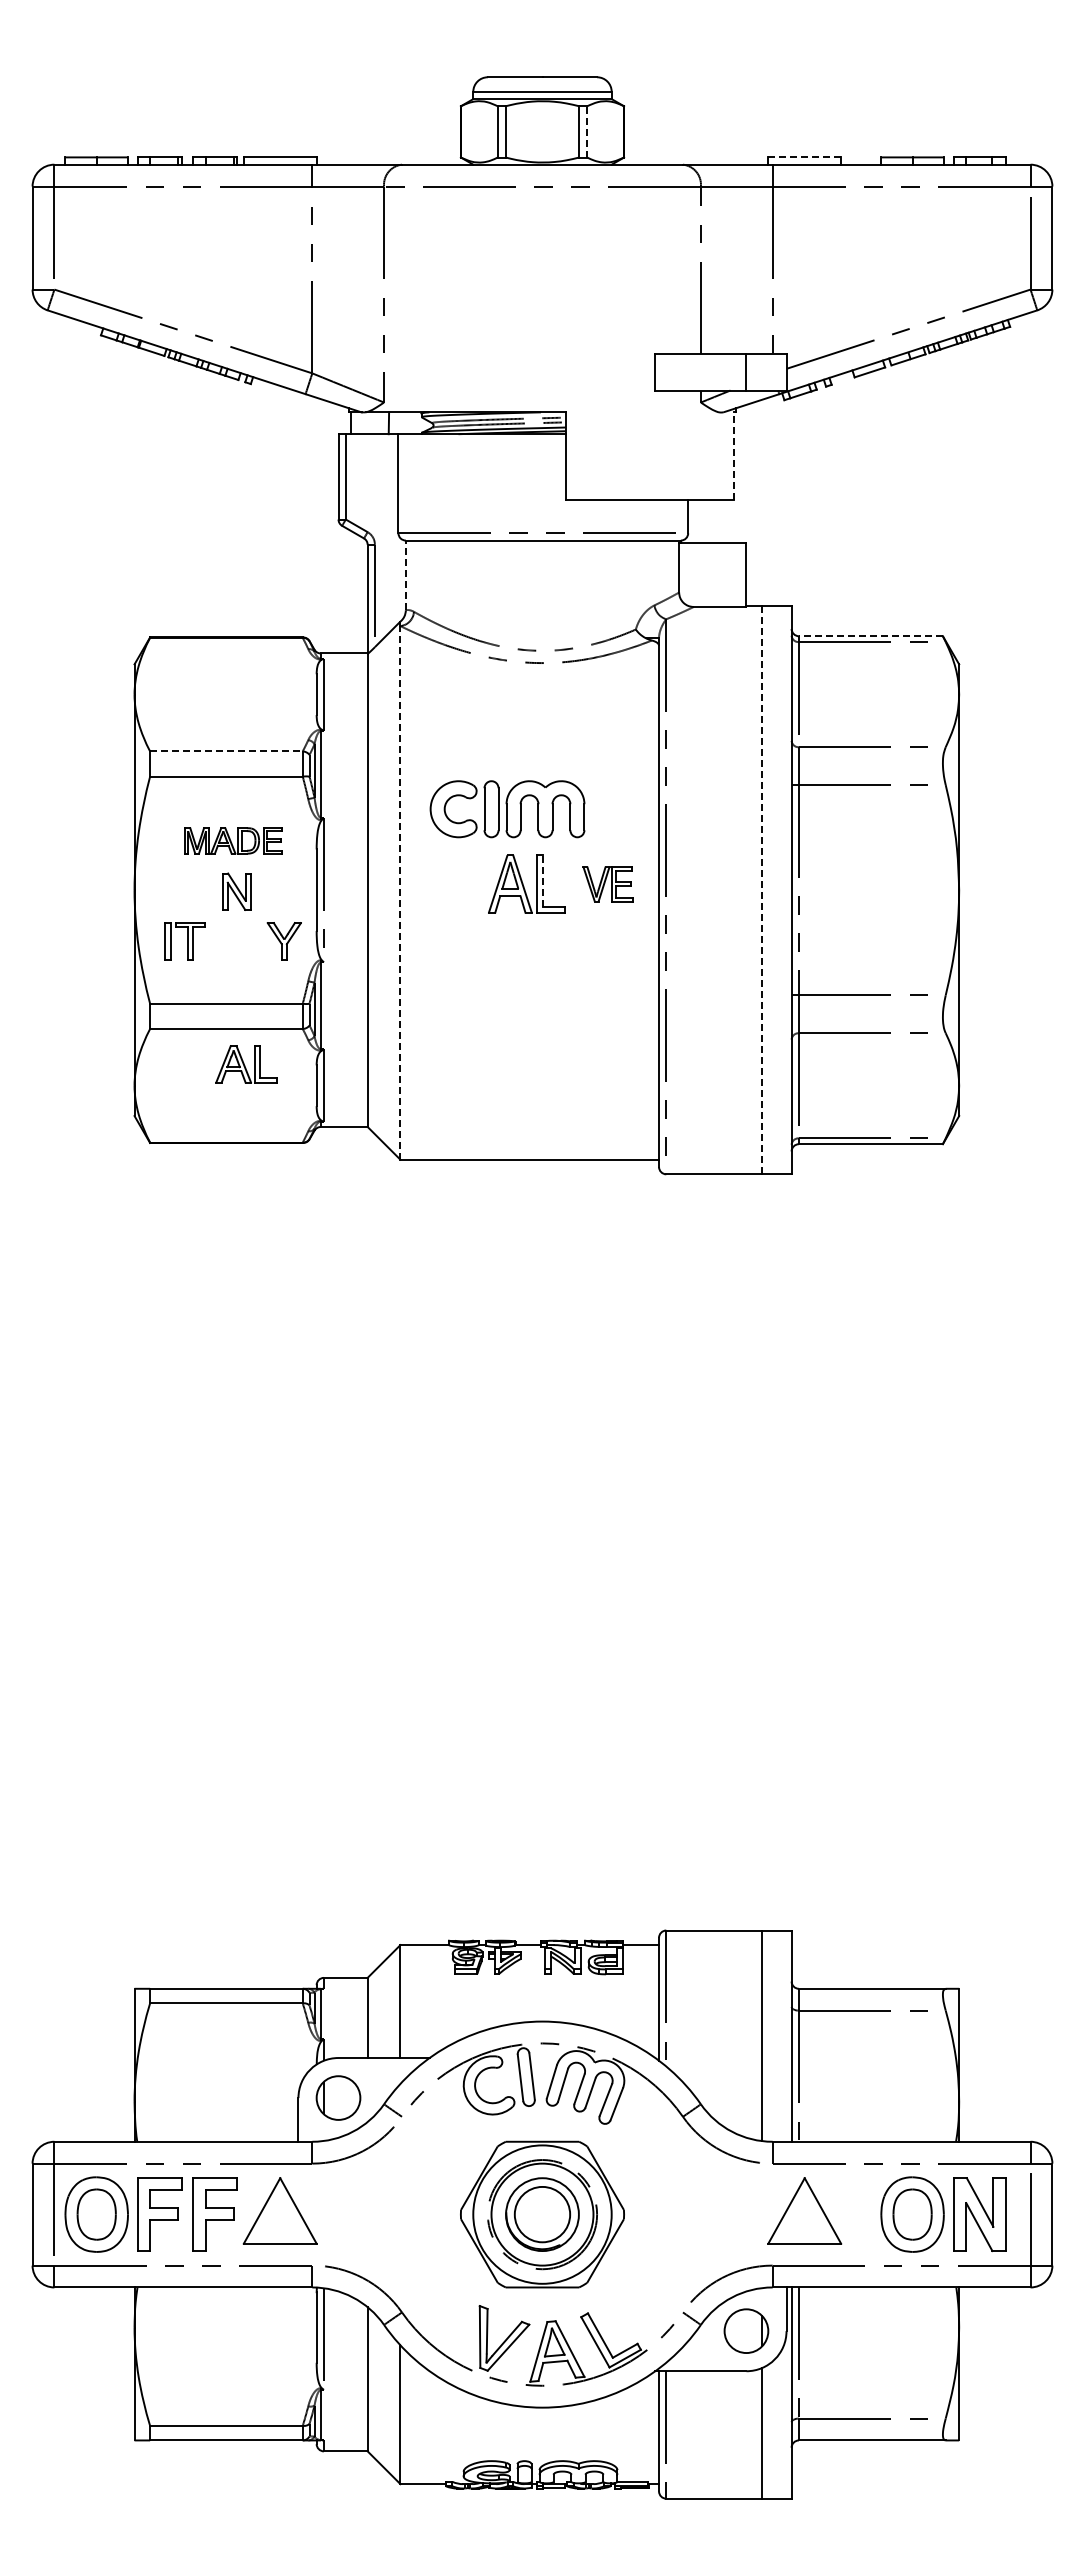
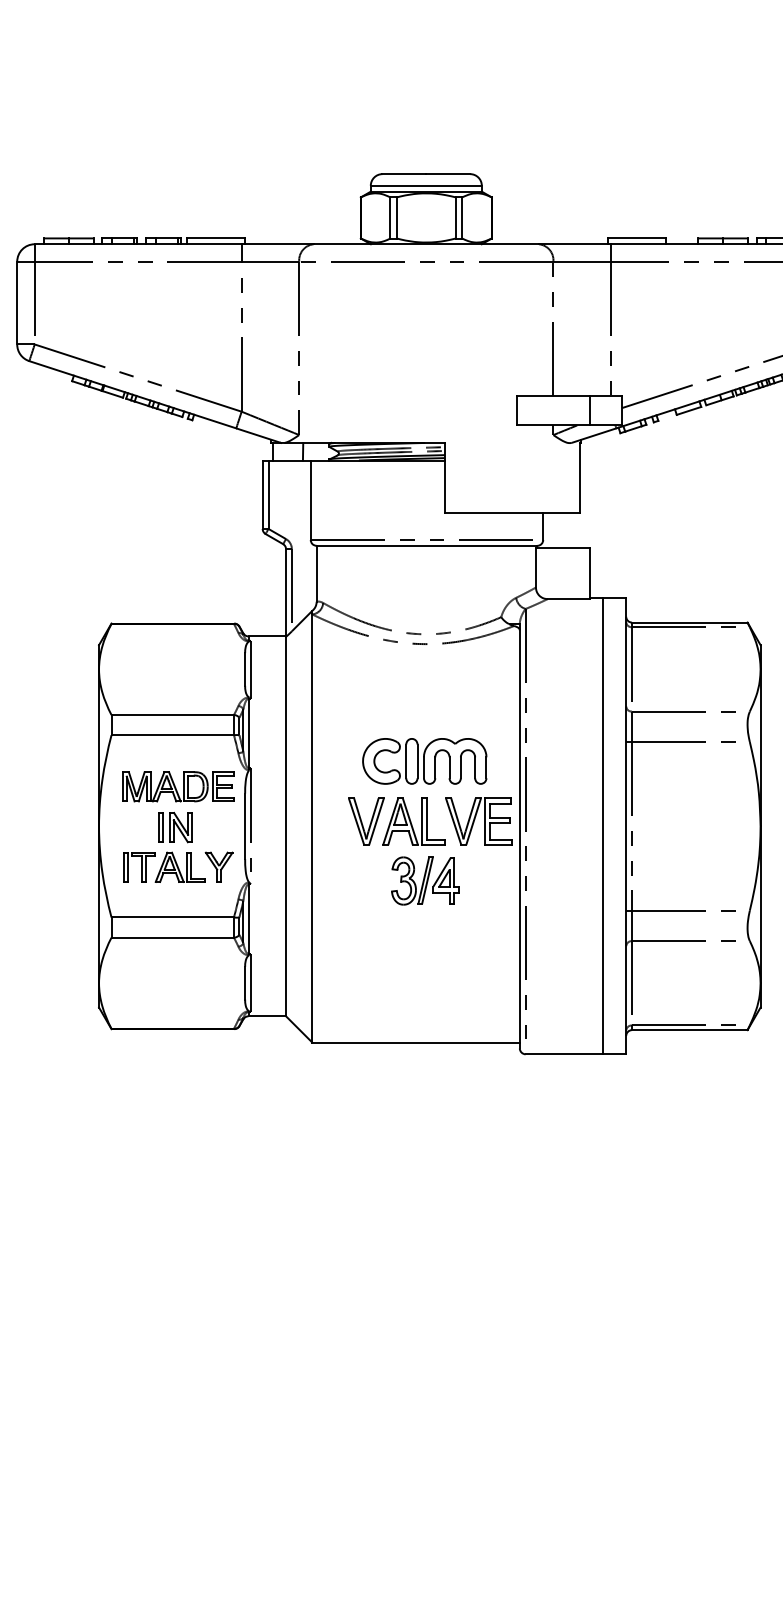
line: (587, 131) -> (462, 217), dashed -> solid
line: (805, 157) -> (637, 238), dashed -> solid
line: (733, 456) -> (579, 478), dashed -> solid
line: (405, 575) -> (316, 573), dashed -> solid
line: (870, 636) -> (689, 622), dashed -> solid
line: (226, 751) -> (172, 715), dashed -> solid
part: (507, 809) -> (424, 761), moved
part: (233, 840) -> (178, 786), size x1.43
line: (542, 881) -> (426, 819), dashed -> solid
part: (467, 883) -> (366, 820), added
part: (607, 883) -> (478, 820), size x1.67
line: (762, 889) -> (602, 825), dashed -> solid
part: (211, 891) -> (160, 827), added
line: (400, 892) -> (312, 828), dashed -> solid
part: (540, 958) -> (424, 881), added
part: (246, 1064) -> (180, 867), moved

